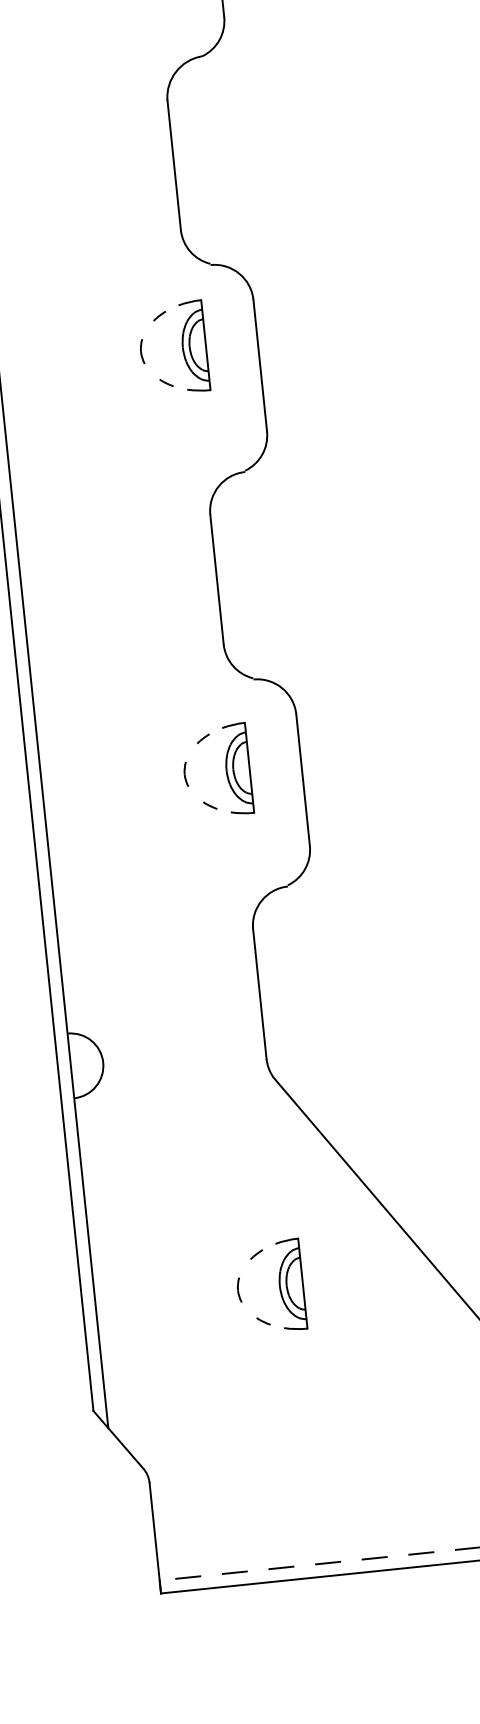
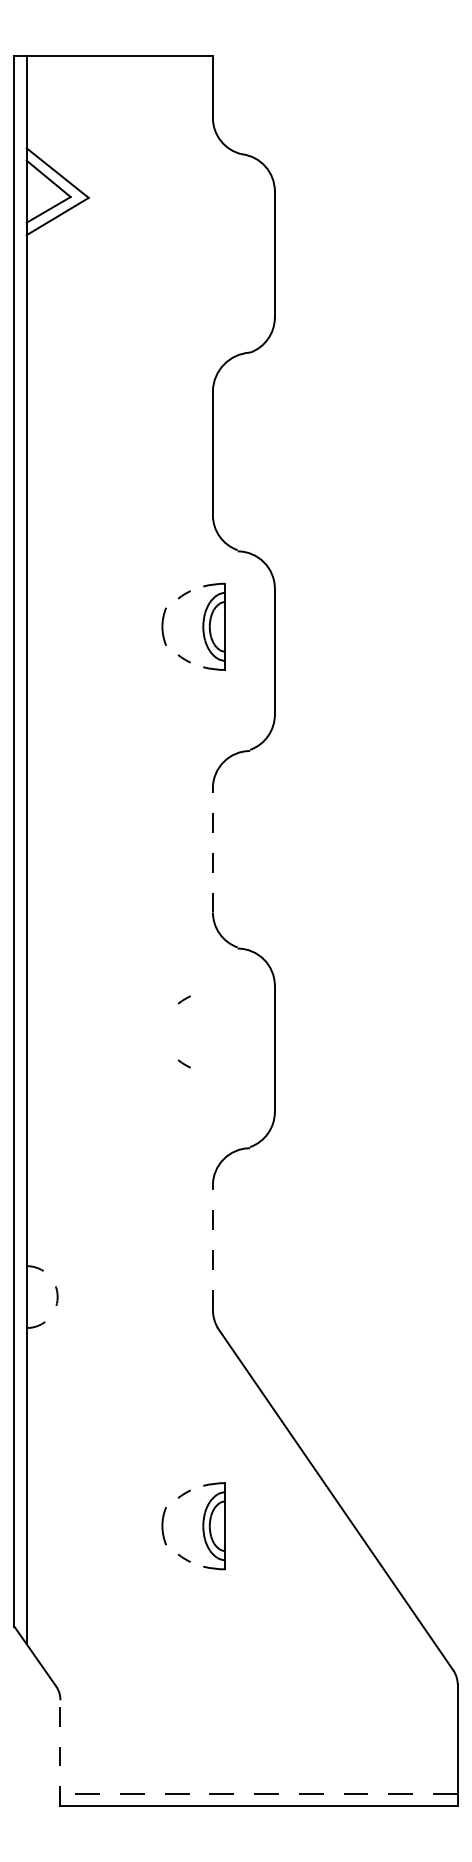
part: (142, 351) -> (164, 626), size x1.6
line: (216, 578) -> (212, 849), solid -> dashed
part: (237, 768) -> (213, 1031), removed
part: (186, 773) -> (164, 1031), removed
line: (259, 994) -> (212, 1247), solid -> dashed
arc: (103, 1063) -> (57, 1297), solid -> dashed
part: (239, 1290) -> (164, 1526), size x1.6
line: (155, 1538) -> (60, 1753), solid -> dashed

